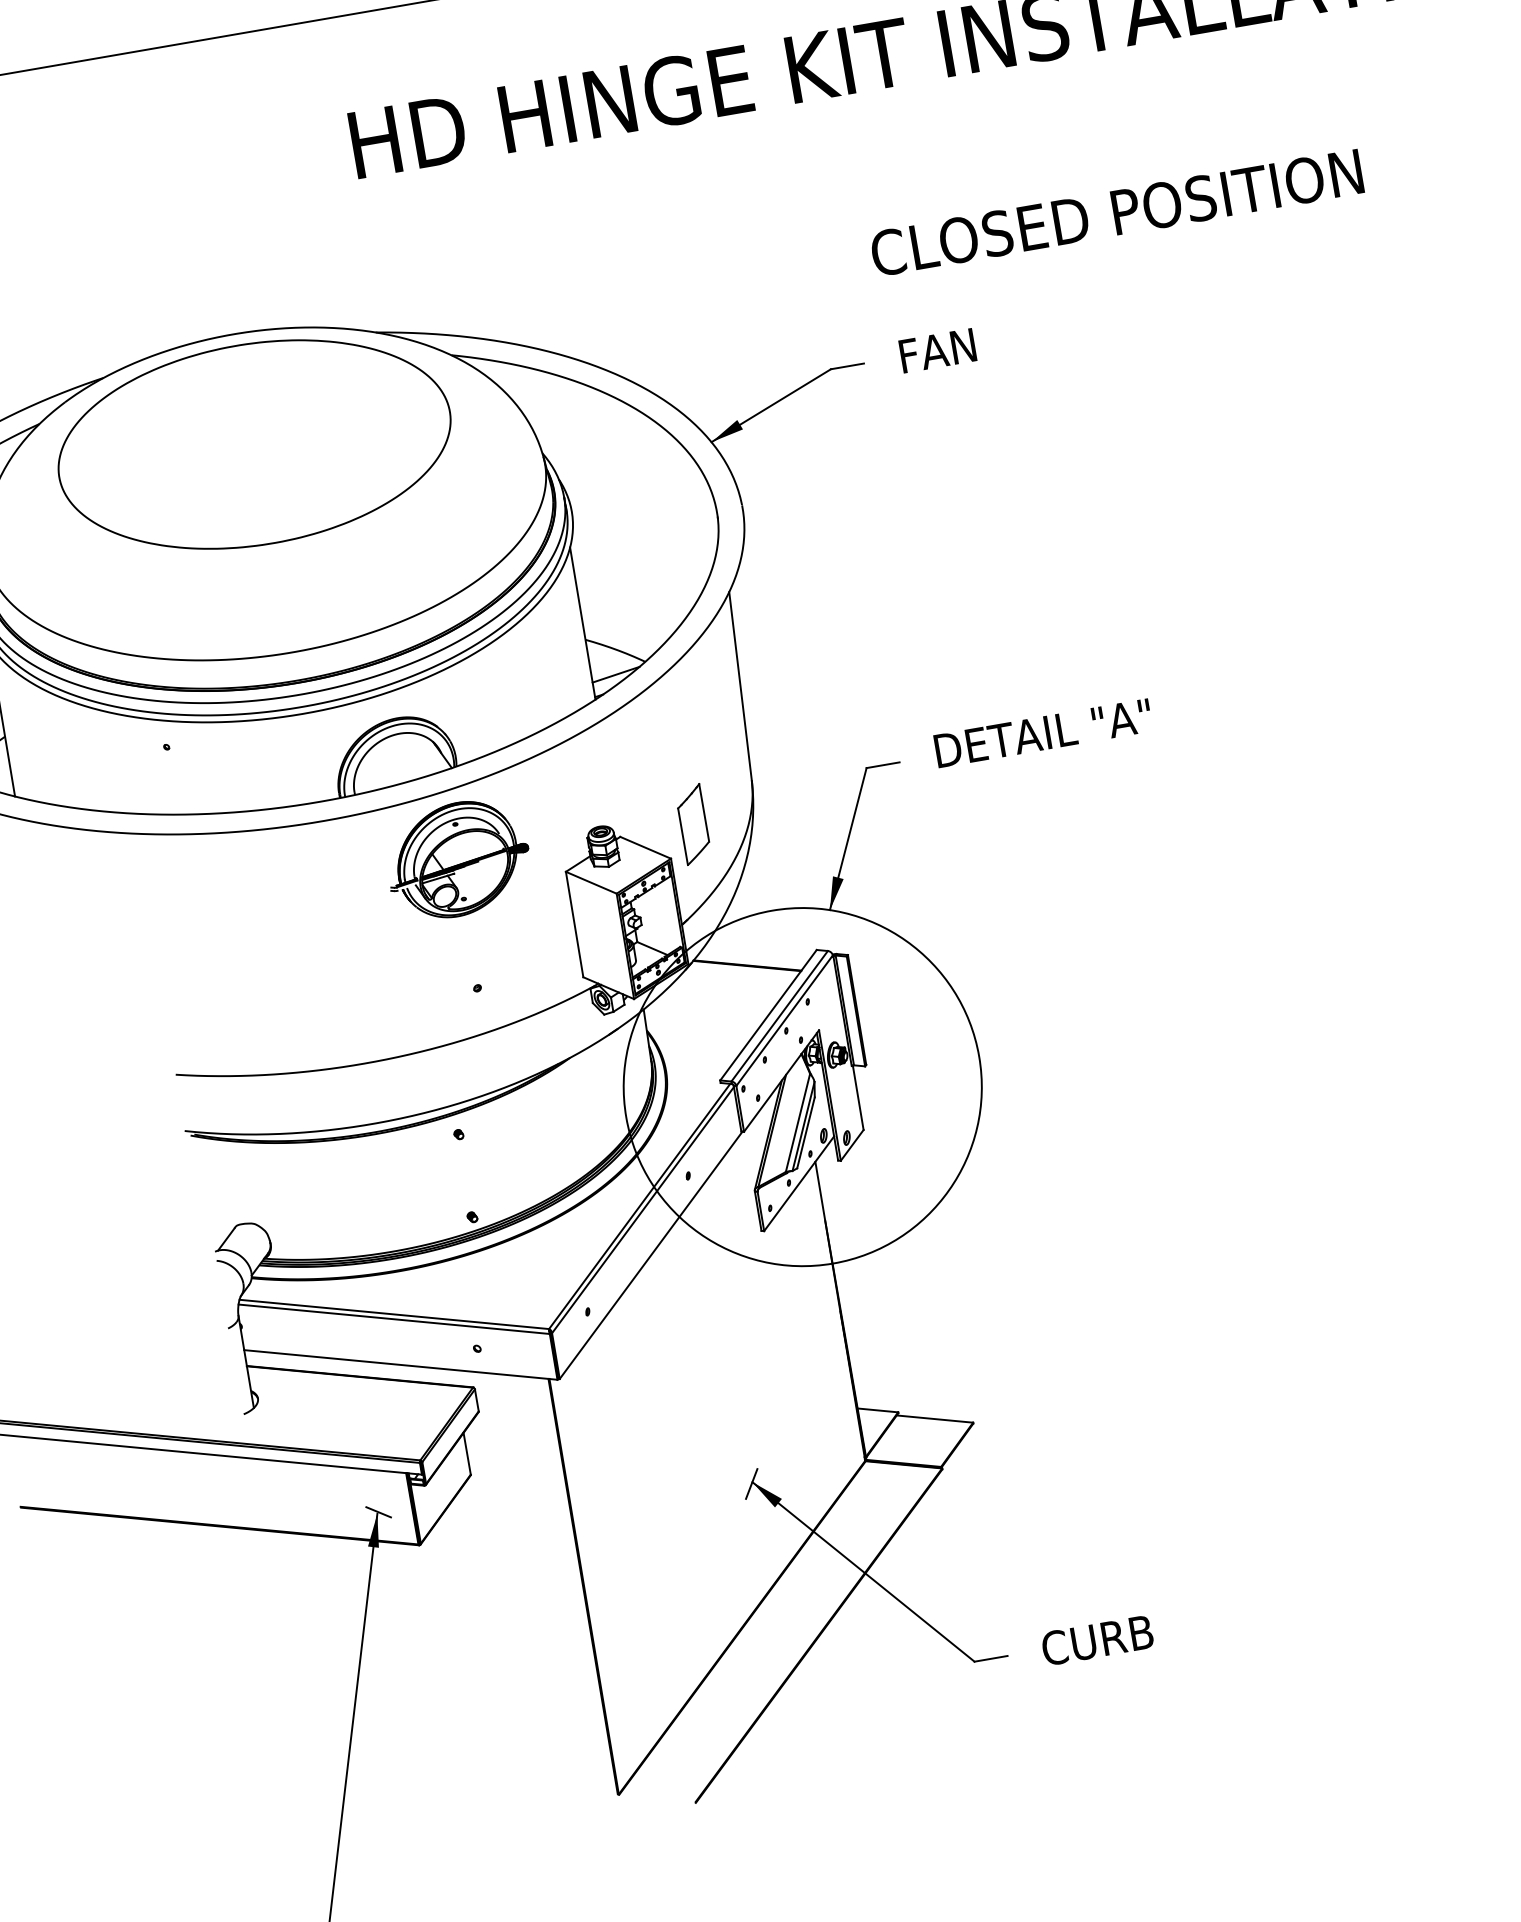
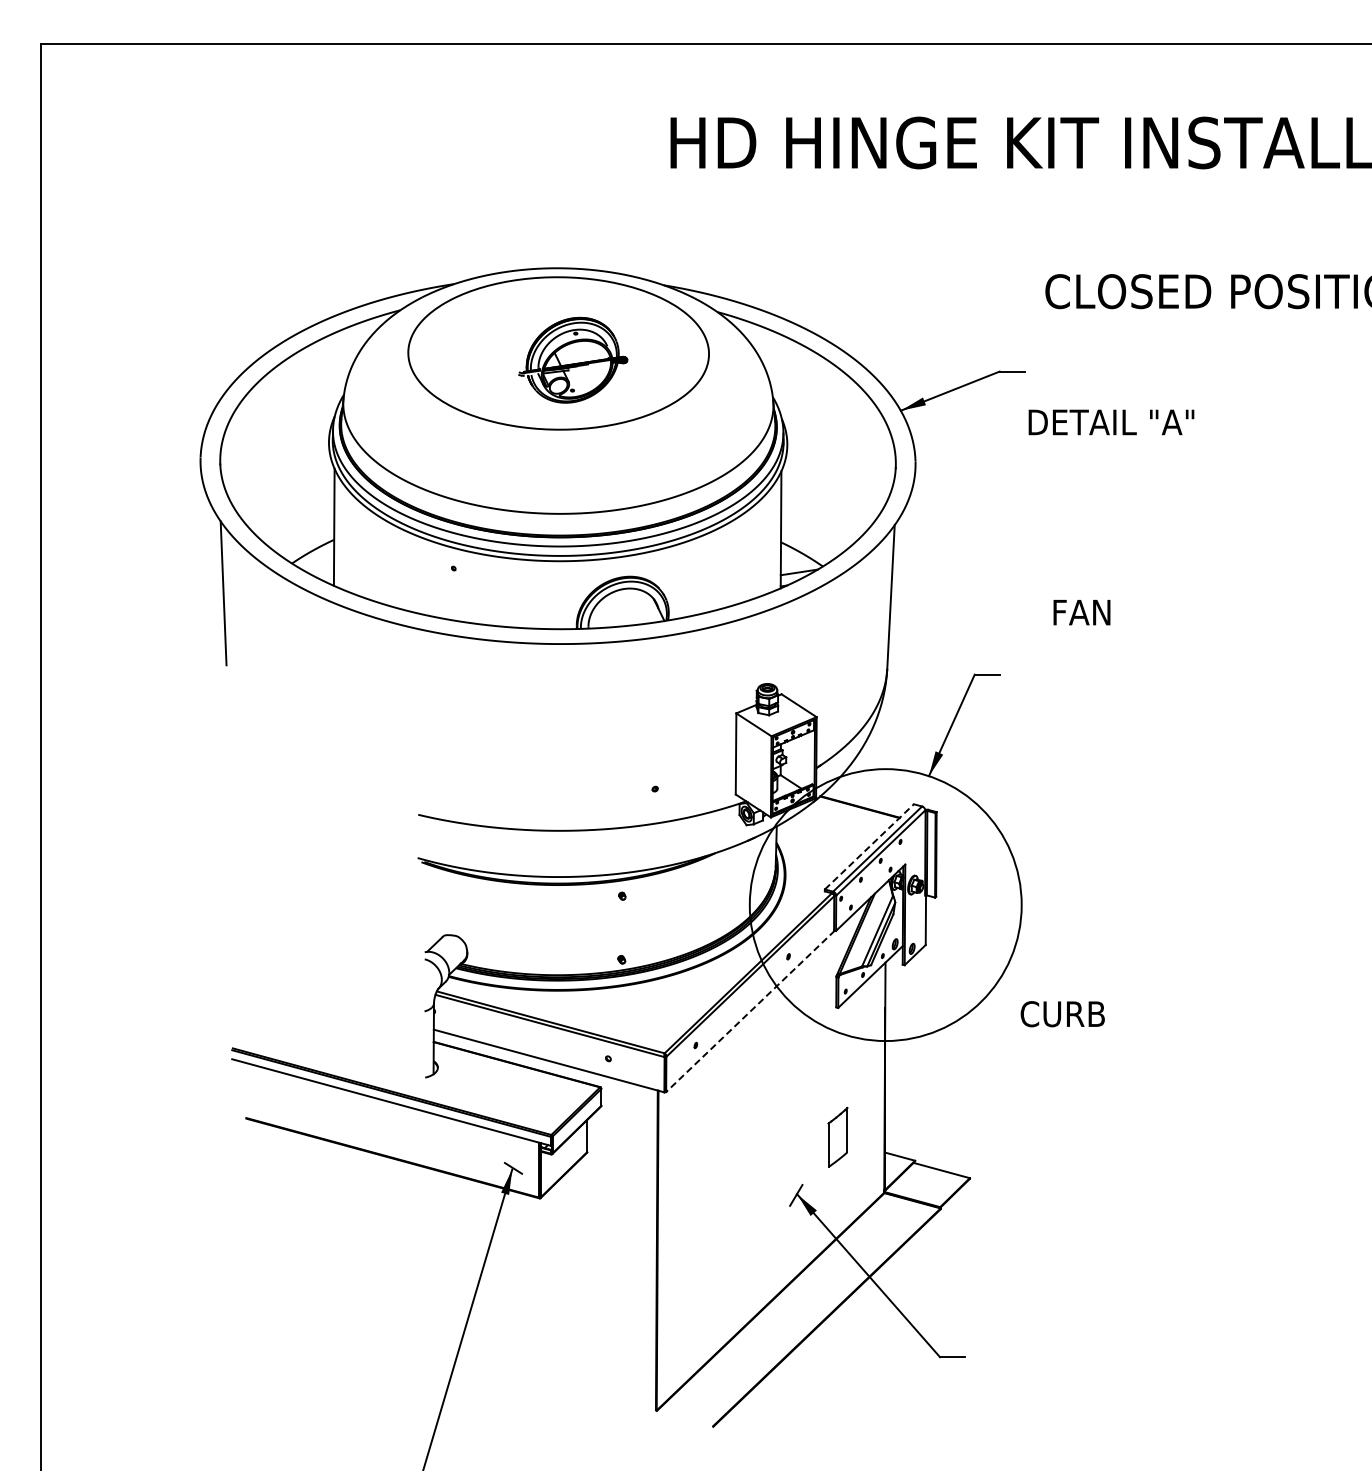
text: (937, 350) -> (1081, 612), moved
text: (1043, 733) -> (1111, 422), moved
part: (692, 823) -> (837, 1136), moved
part: (458, 858) -> (573, 359), moved
line: (768, 1014) -> (869, 846), solid -> dashed
line: (651, 1255) -> (750, 1011), solid -> dashed
text: (1097, 1640) -> (1062, 1014), moved

